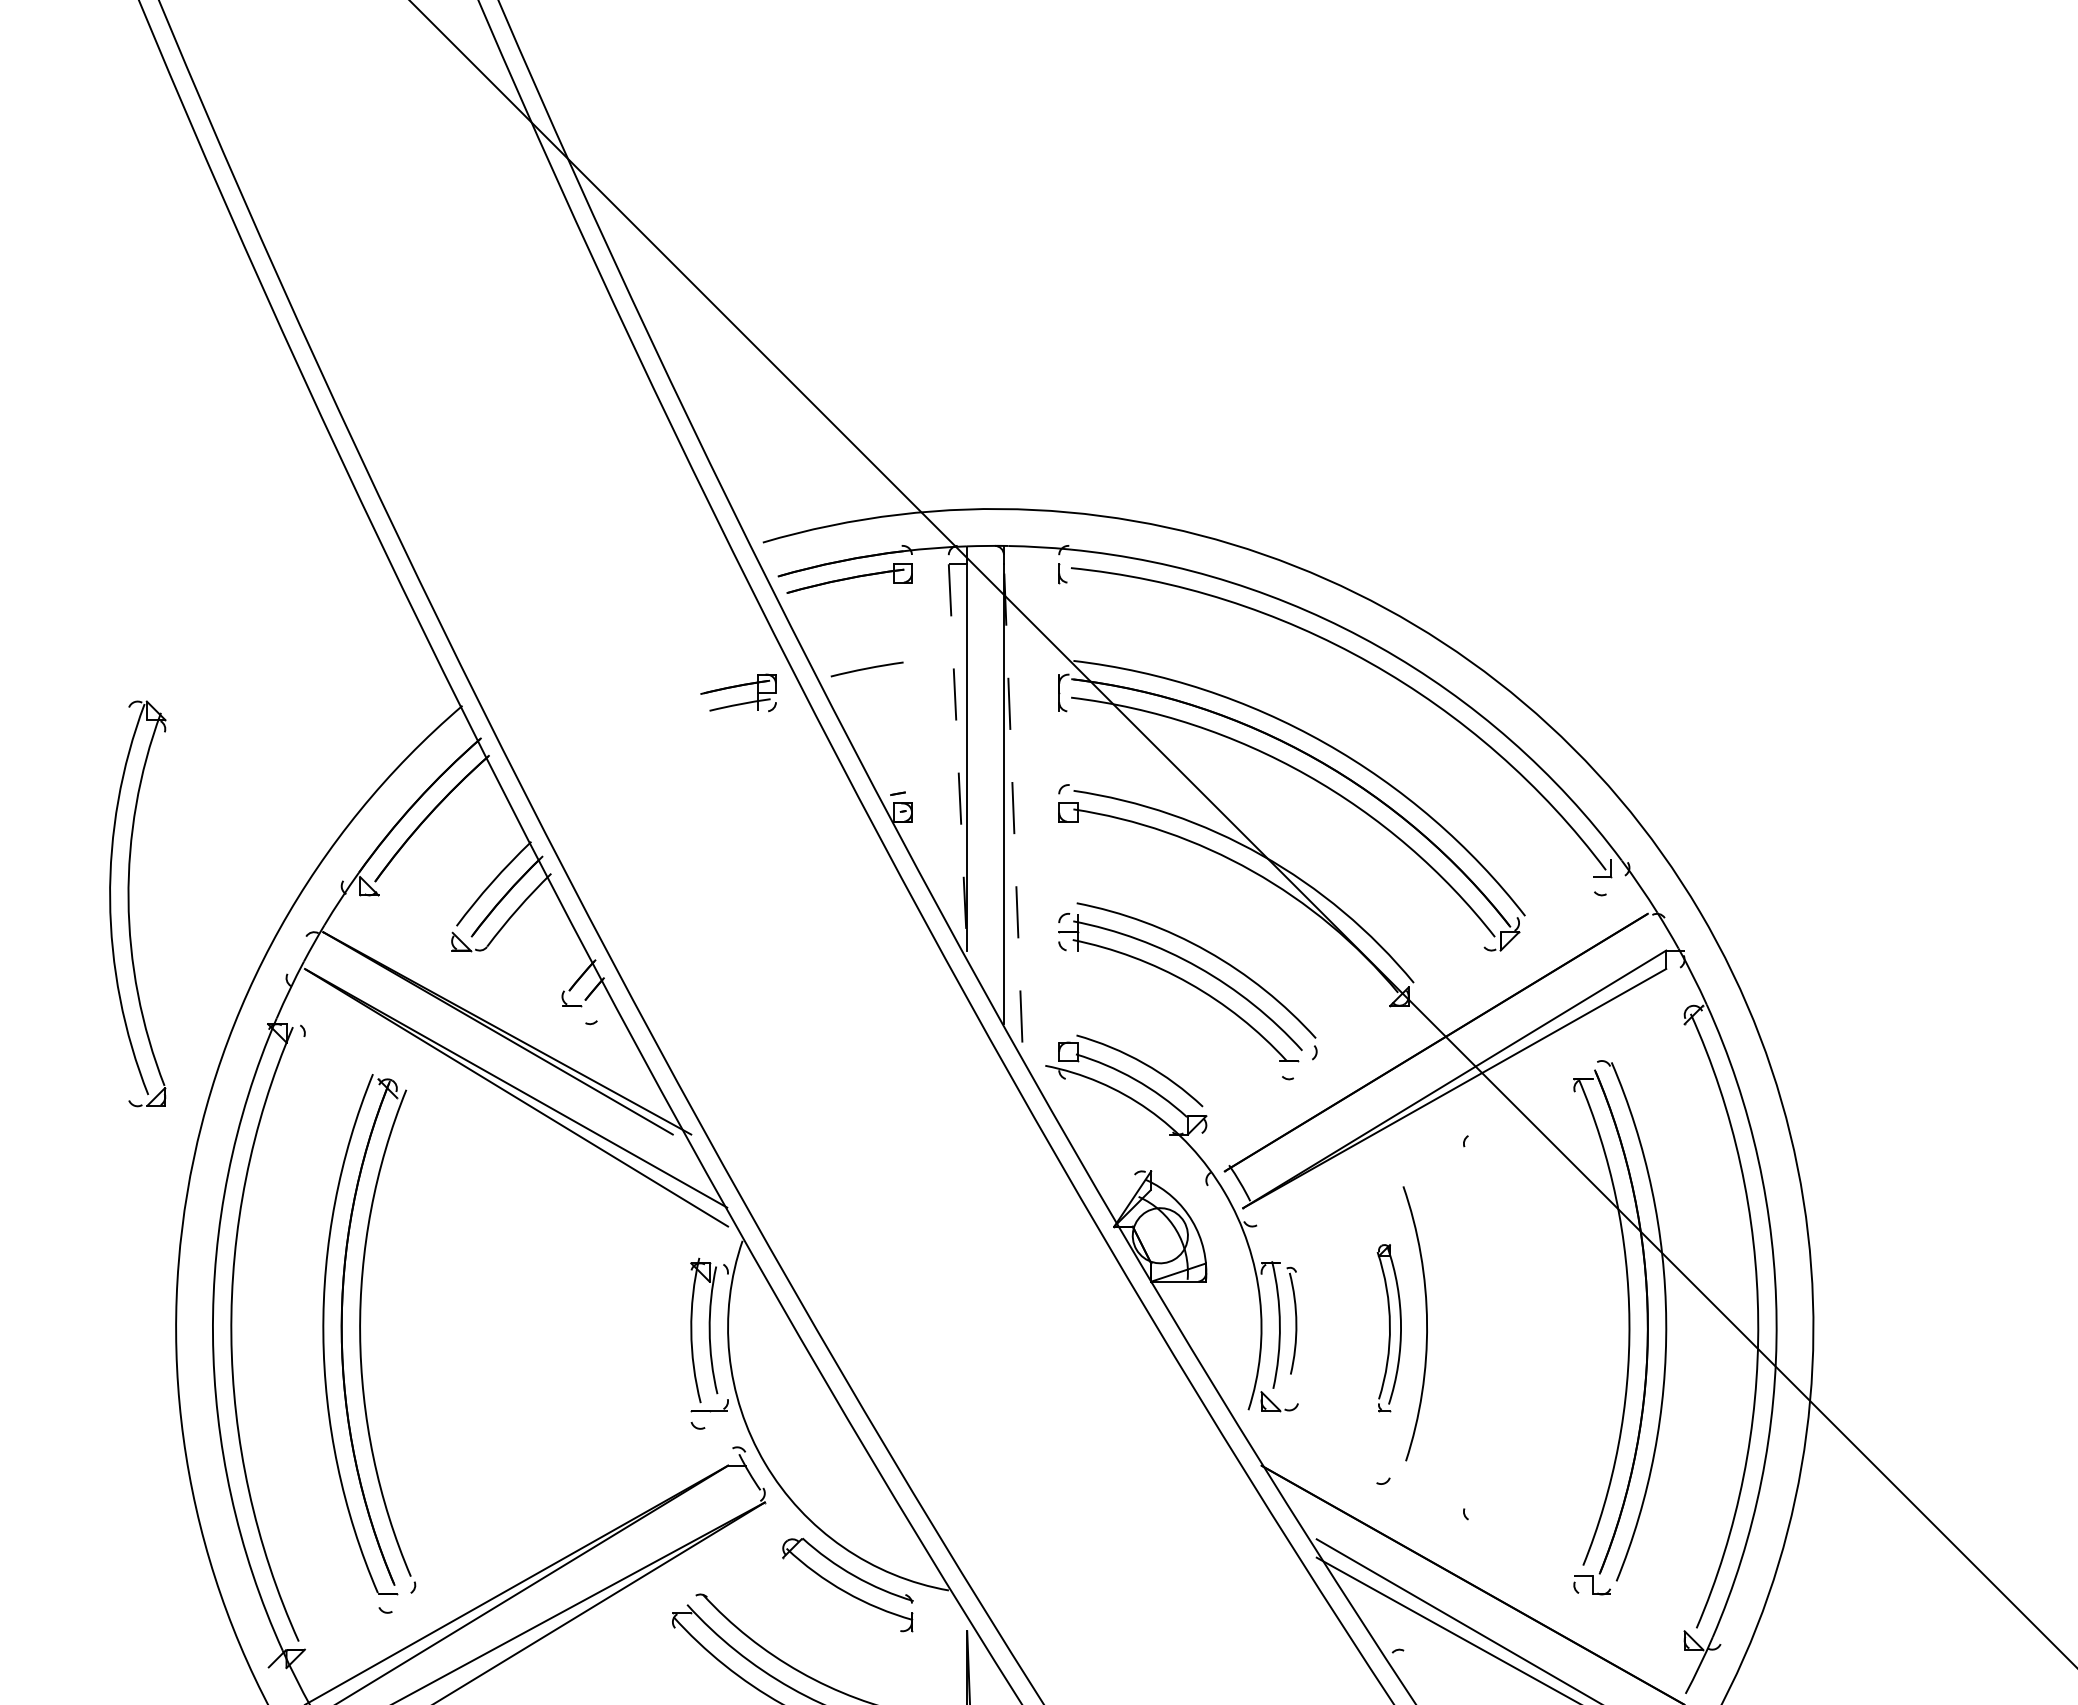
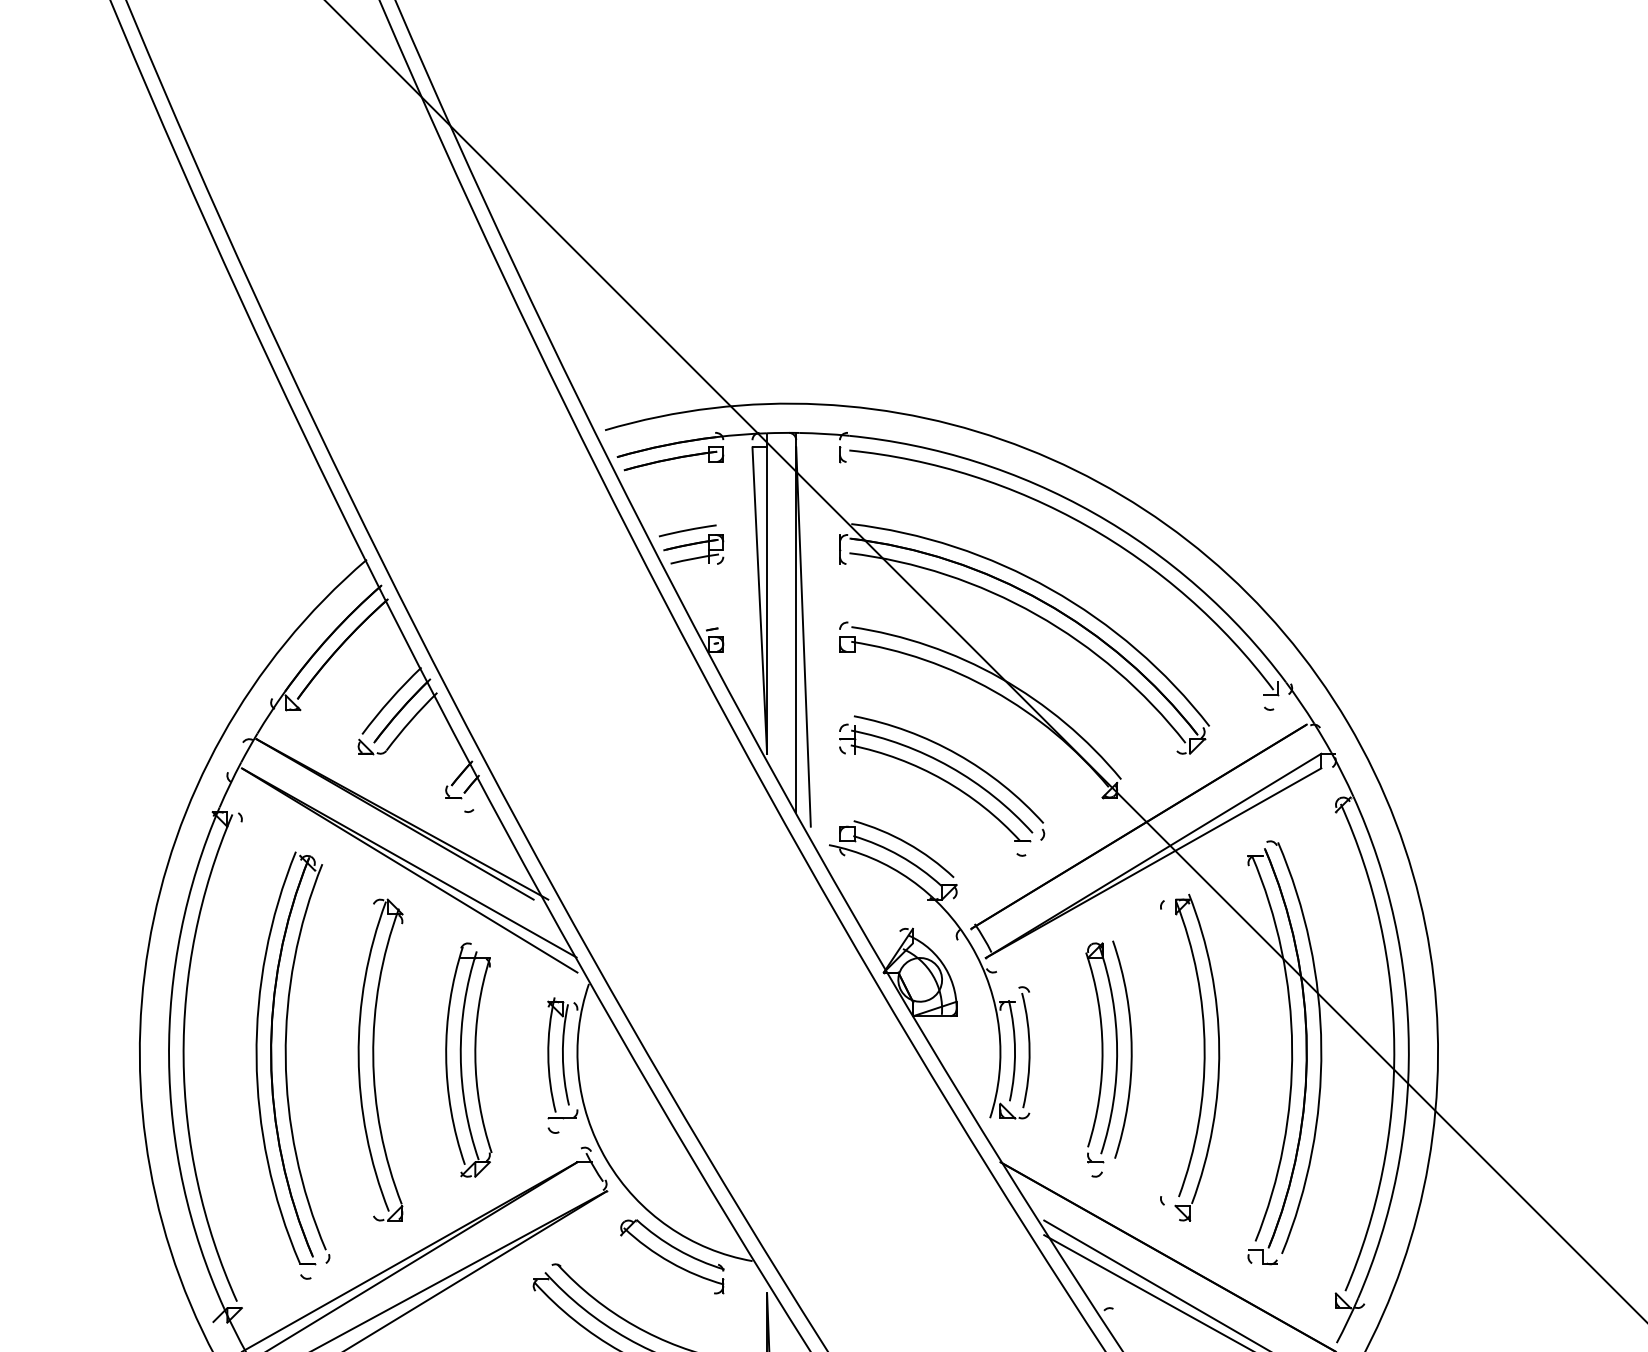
part: (738, 692) -> (693, 549), moved
line: (958, 757) -> (760, 600), dashed -> solid
line: (1013, 802) -> (803, 636), dashed -> solid
part: (129, 903) -> (374, 1059), moved
part: (1291, 1320) -> (1024, 1047), size x1.43
part: (1389, 1327) -> (1101, 1052), size x1.67
part: (1518, 1333) -> (1204, 1057), added
part: (598, 1336) -> (474, 1059), added

